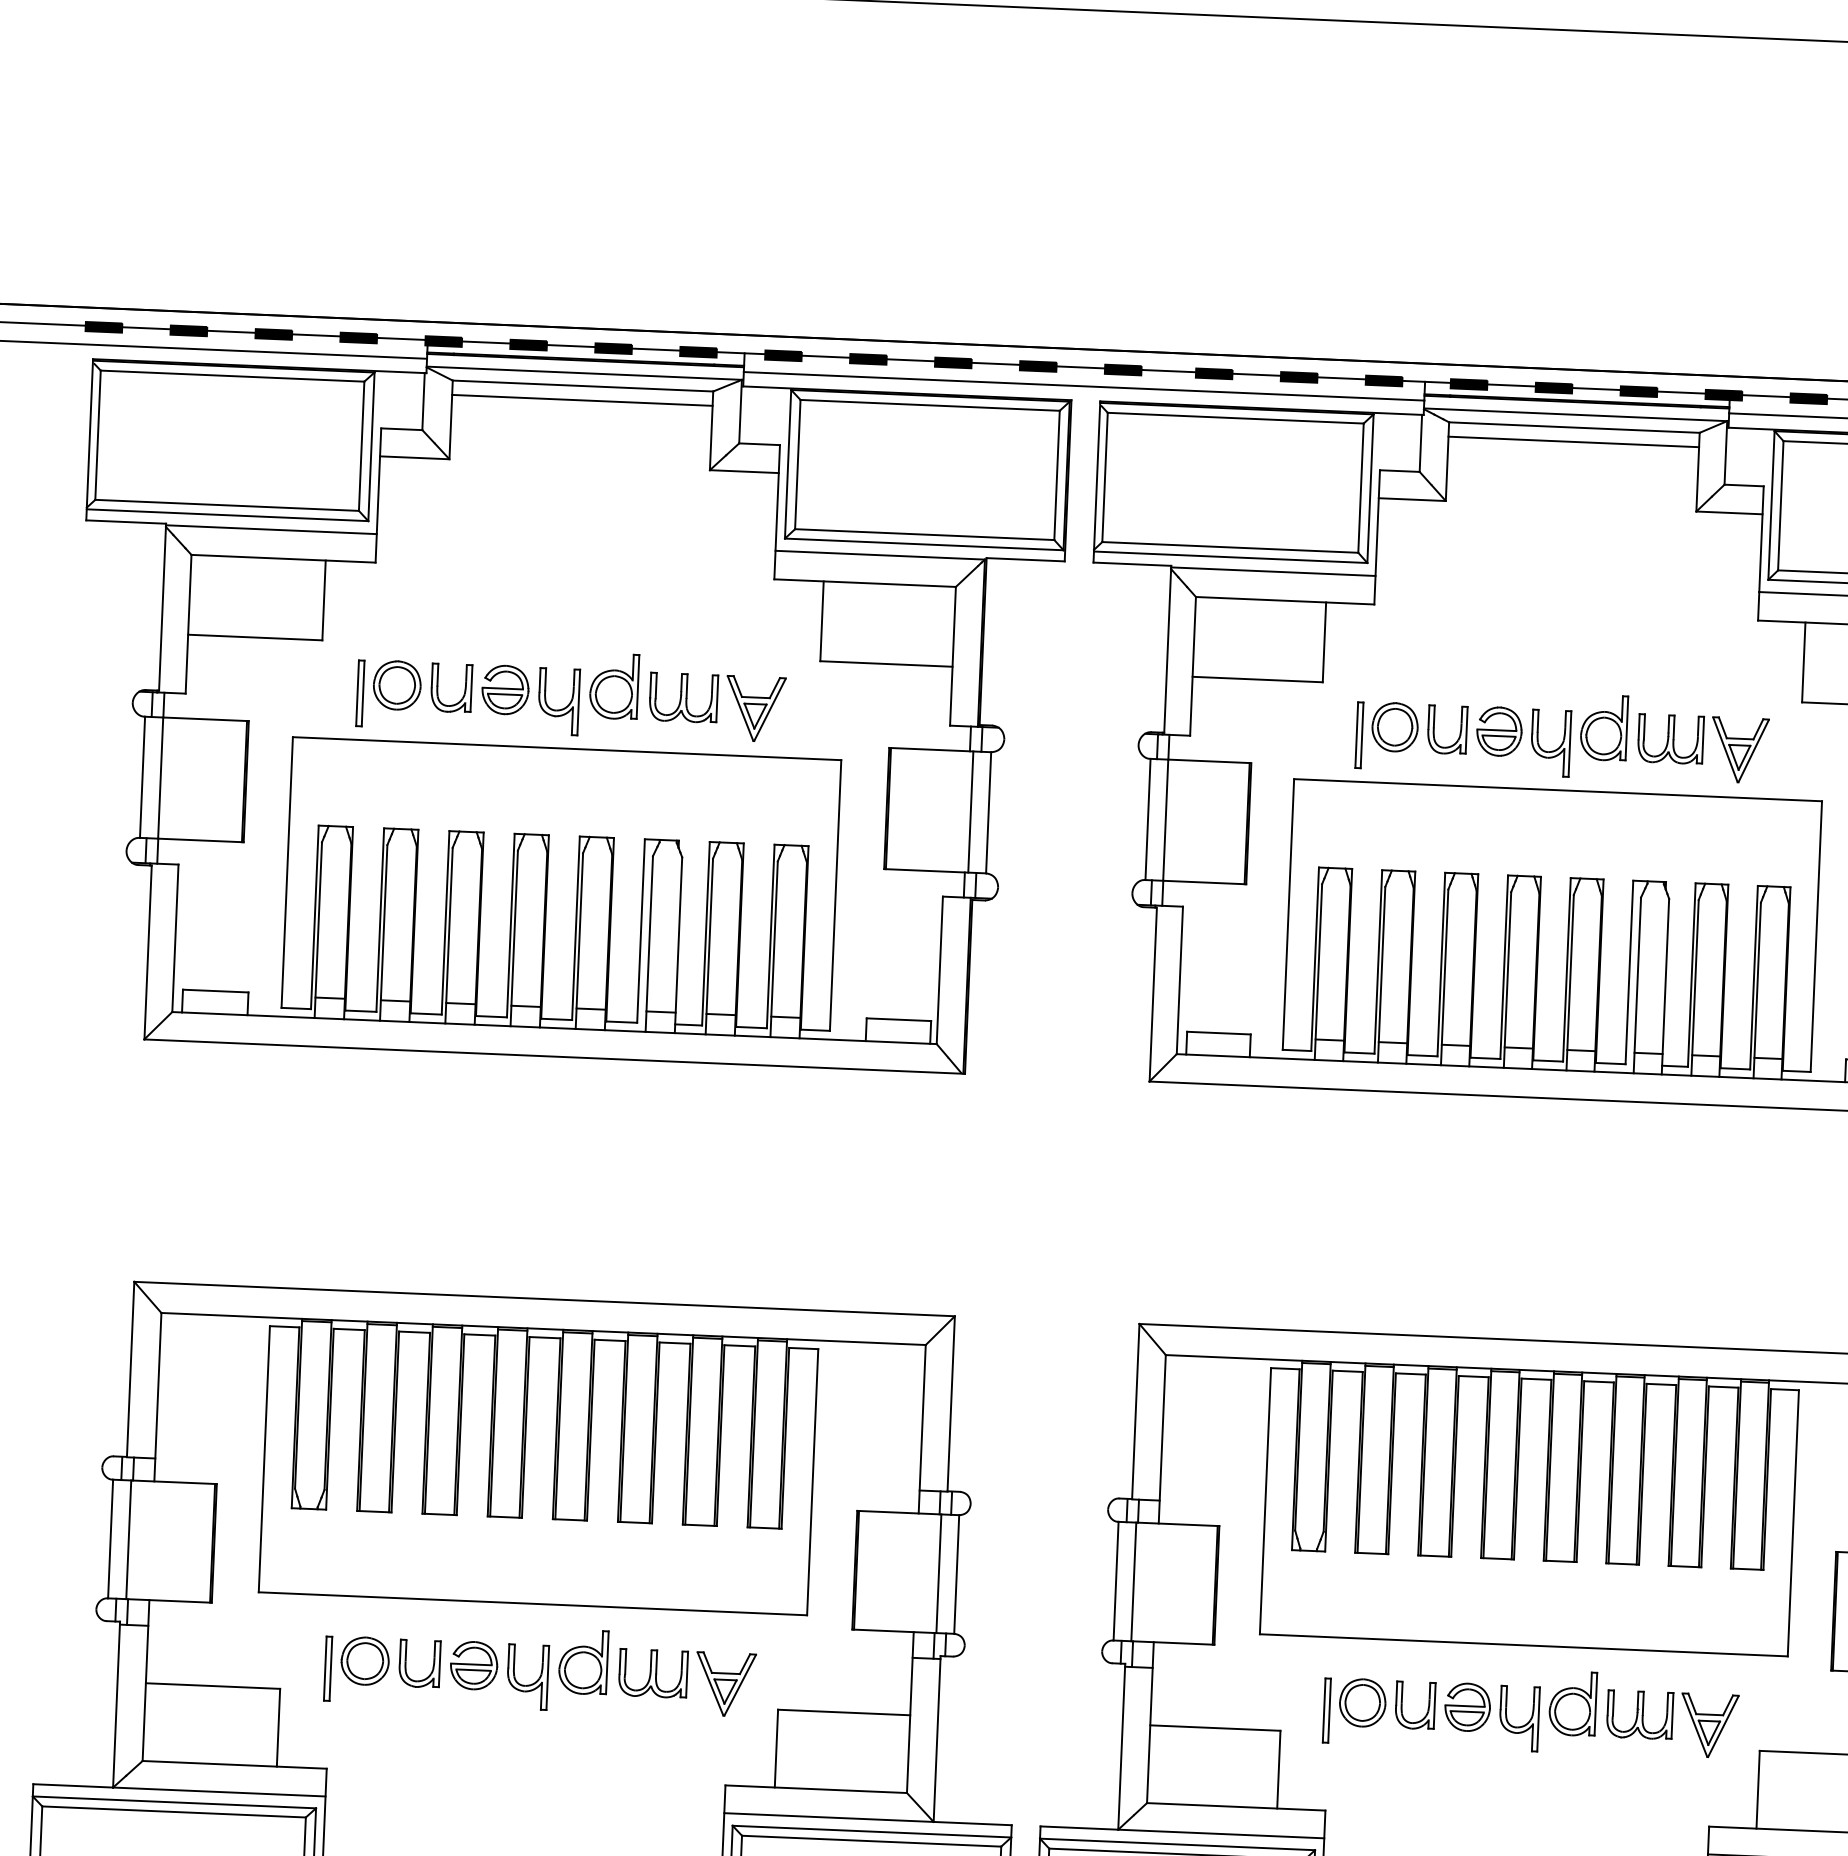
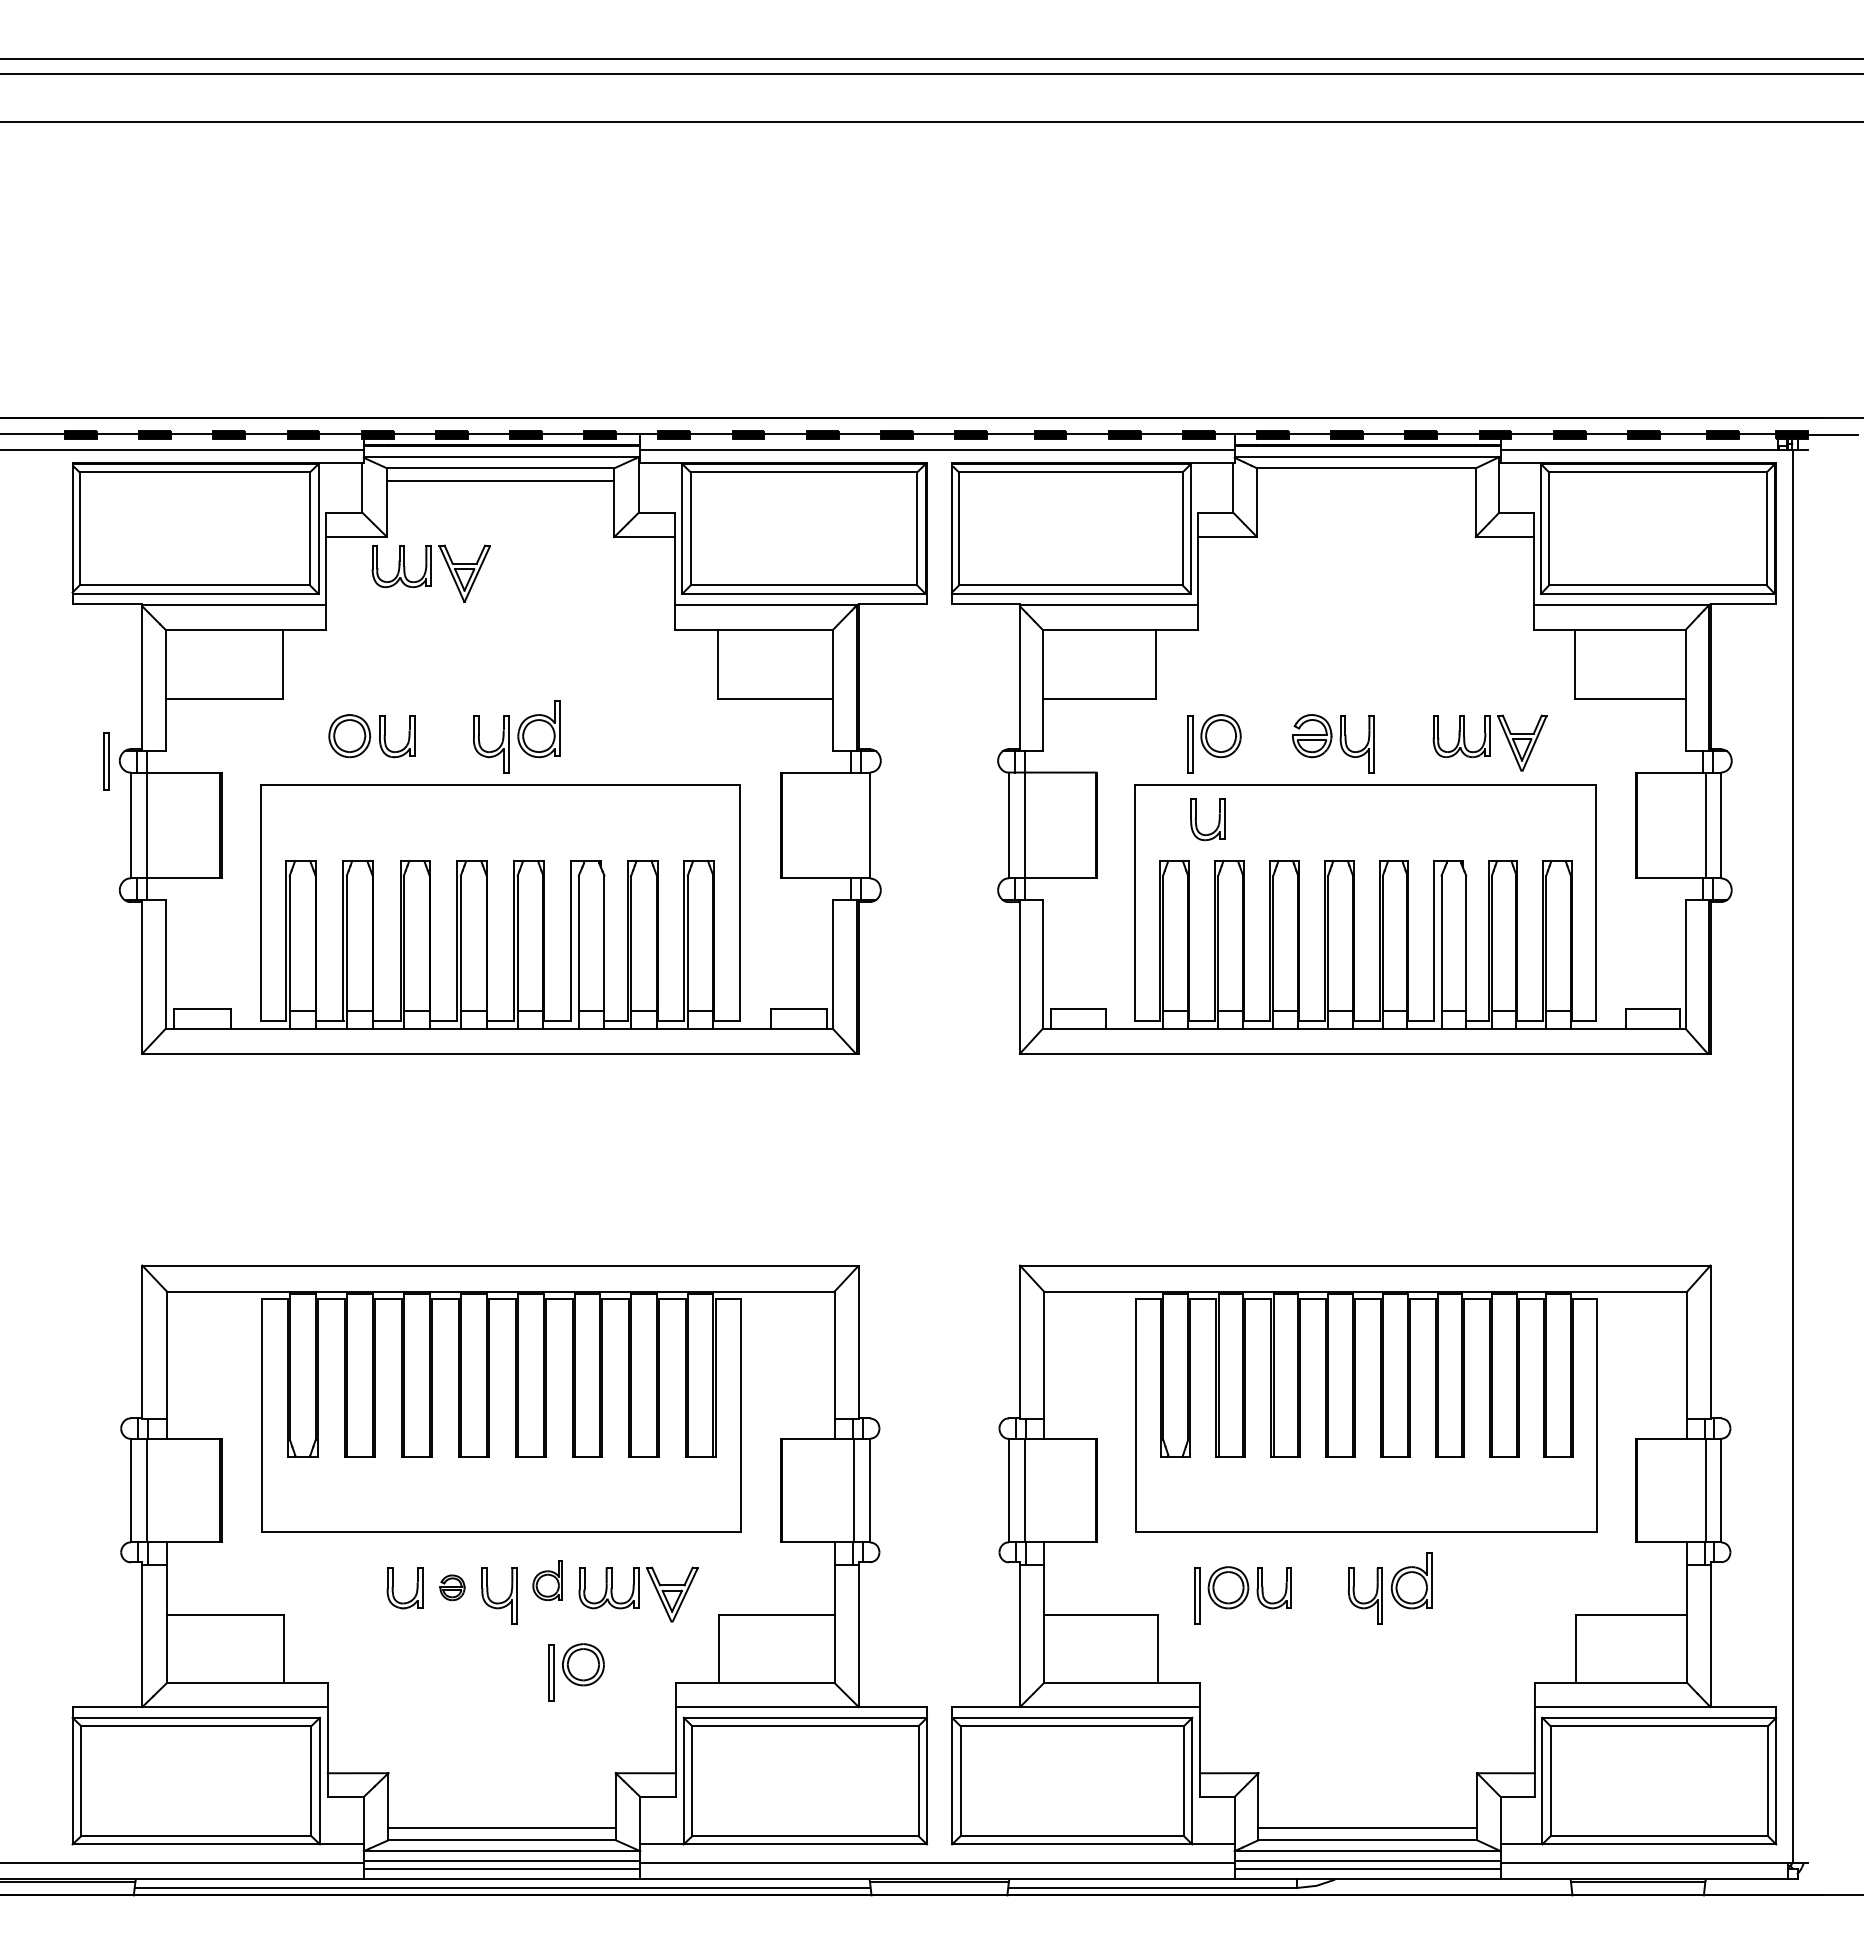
line: (1572, 441) -> (1365, 480), removed
part: (505, 690) -> (444, 736), removed
part: (359, 693) -> (106, 761), moved
part: (716, 707) -> (430, 573), moved
part: (1603, 728) -> (1402, 729), removed
part: (1434, 729) -> (1196, 819), moved
line: (971, 812) -> (854, 825), removed
part: (583, 1661) -> (547, 1580), size x0.7
part: (474, 1665) -> (452, 1587), size x0.6
part: (356, 1669) -> (576, 1672), moved
part: (1466, 1707) -> (1319, 1587), removed
part: (1671, 1723) -> (1498, 1594), removed

